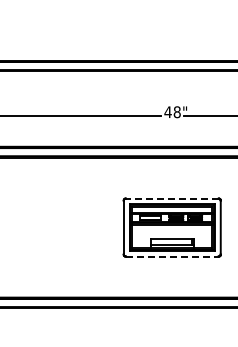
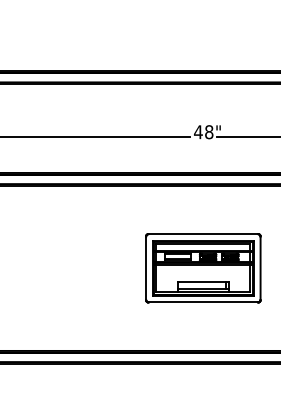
line: (171, 198) -> (202, 234), dashed -> solid
line: (172, 256) -> (203, 302), dashed -> solid

